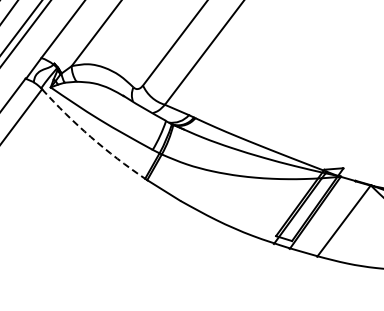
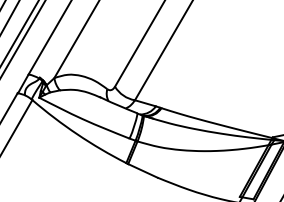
arc: (90, 137) -> (77, 134), dashed -> solid

